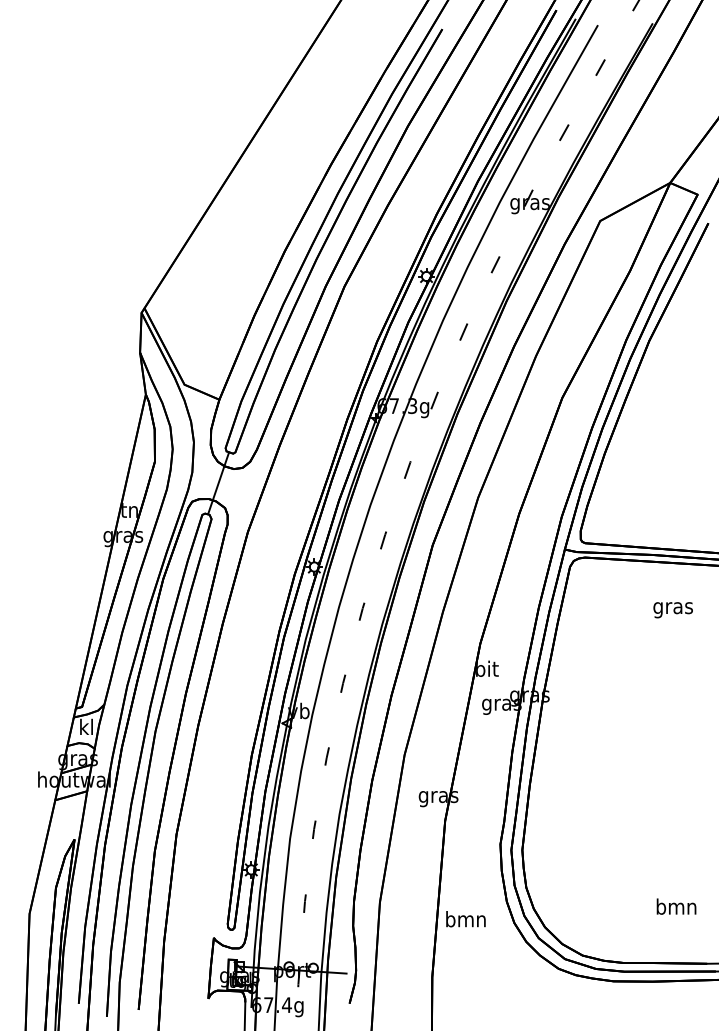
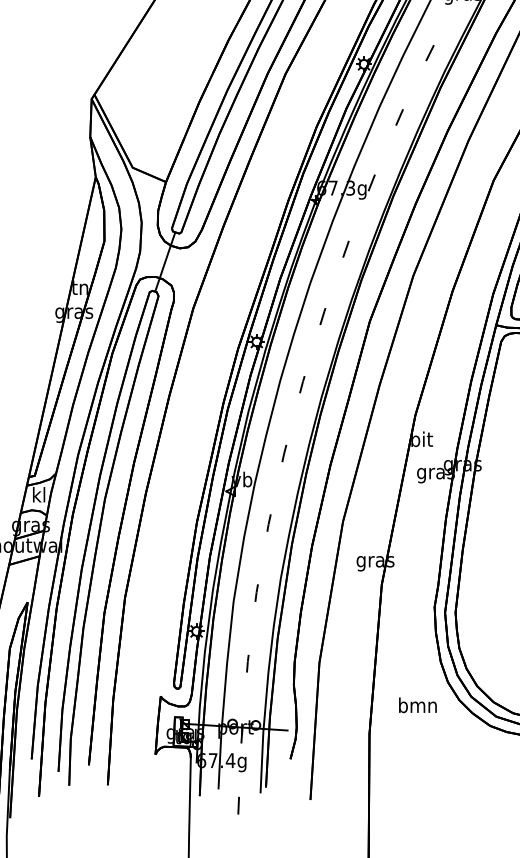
text: (465, 919) -> (417, 705), moved

